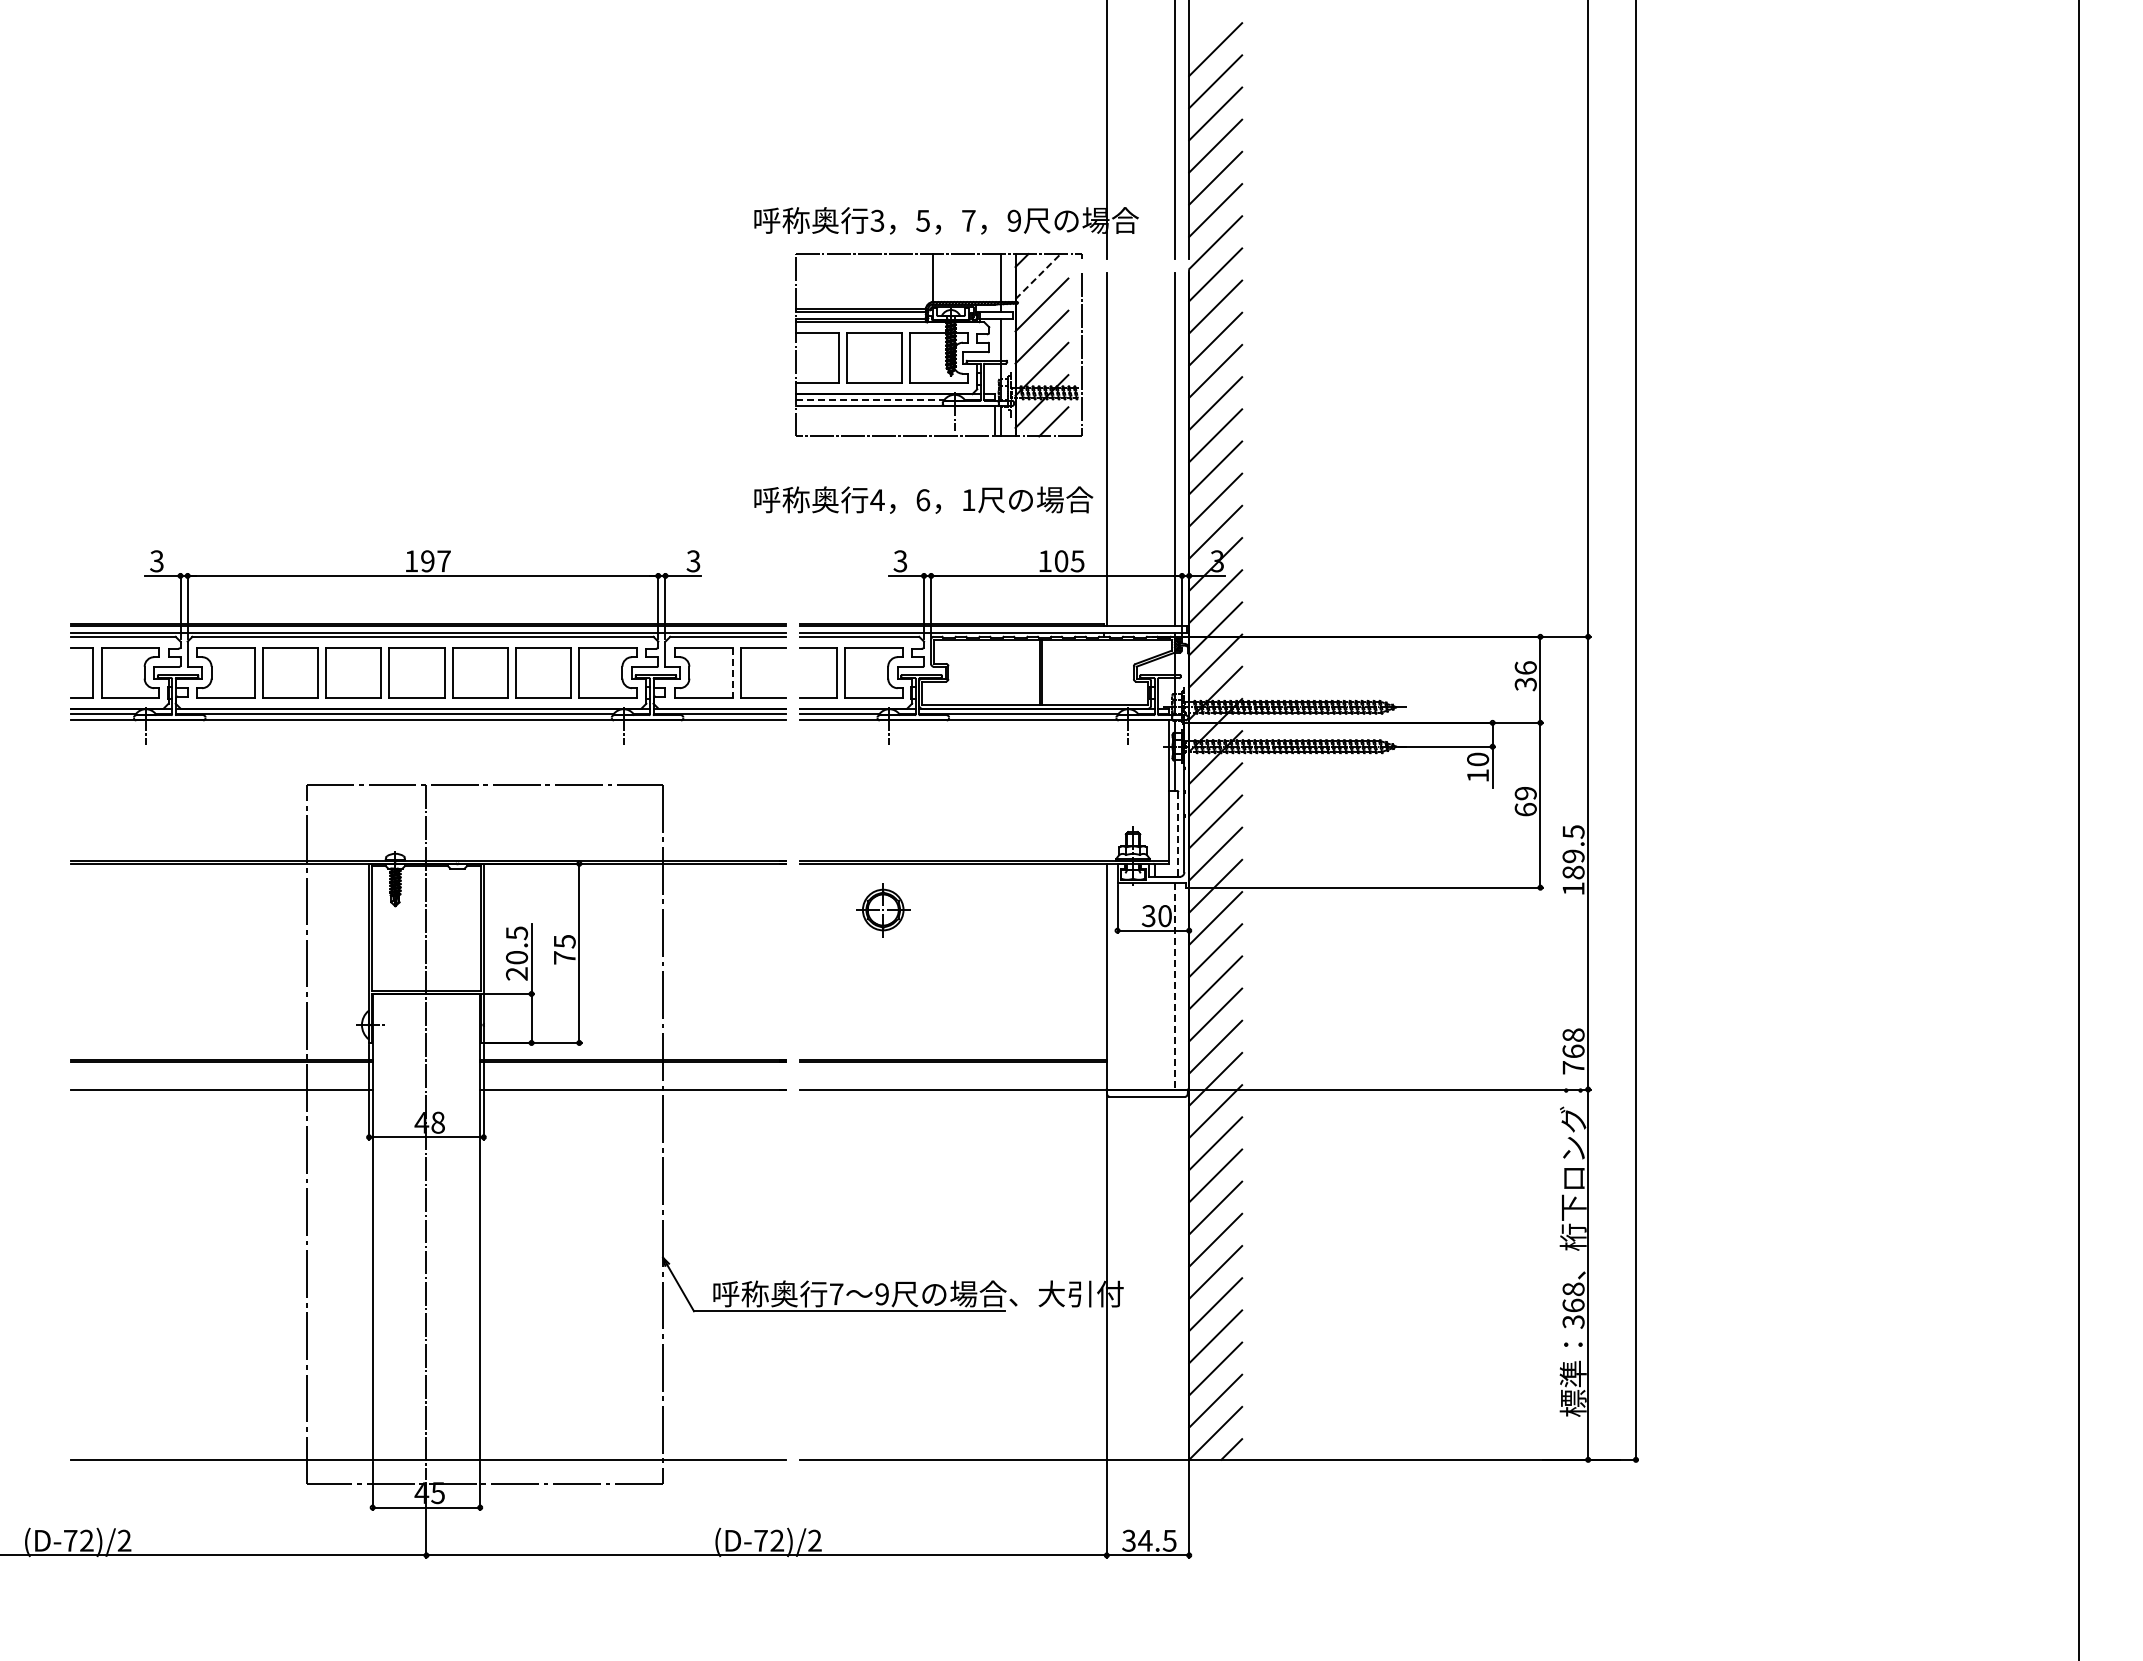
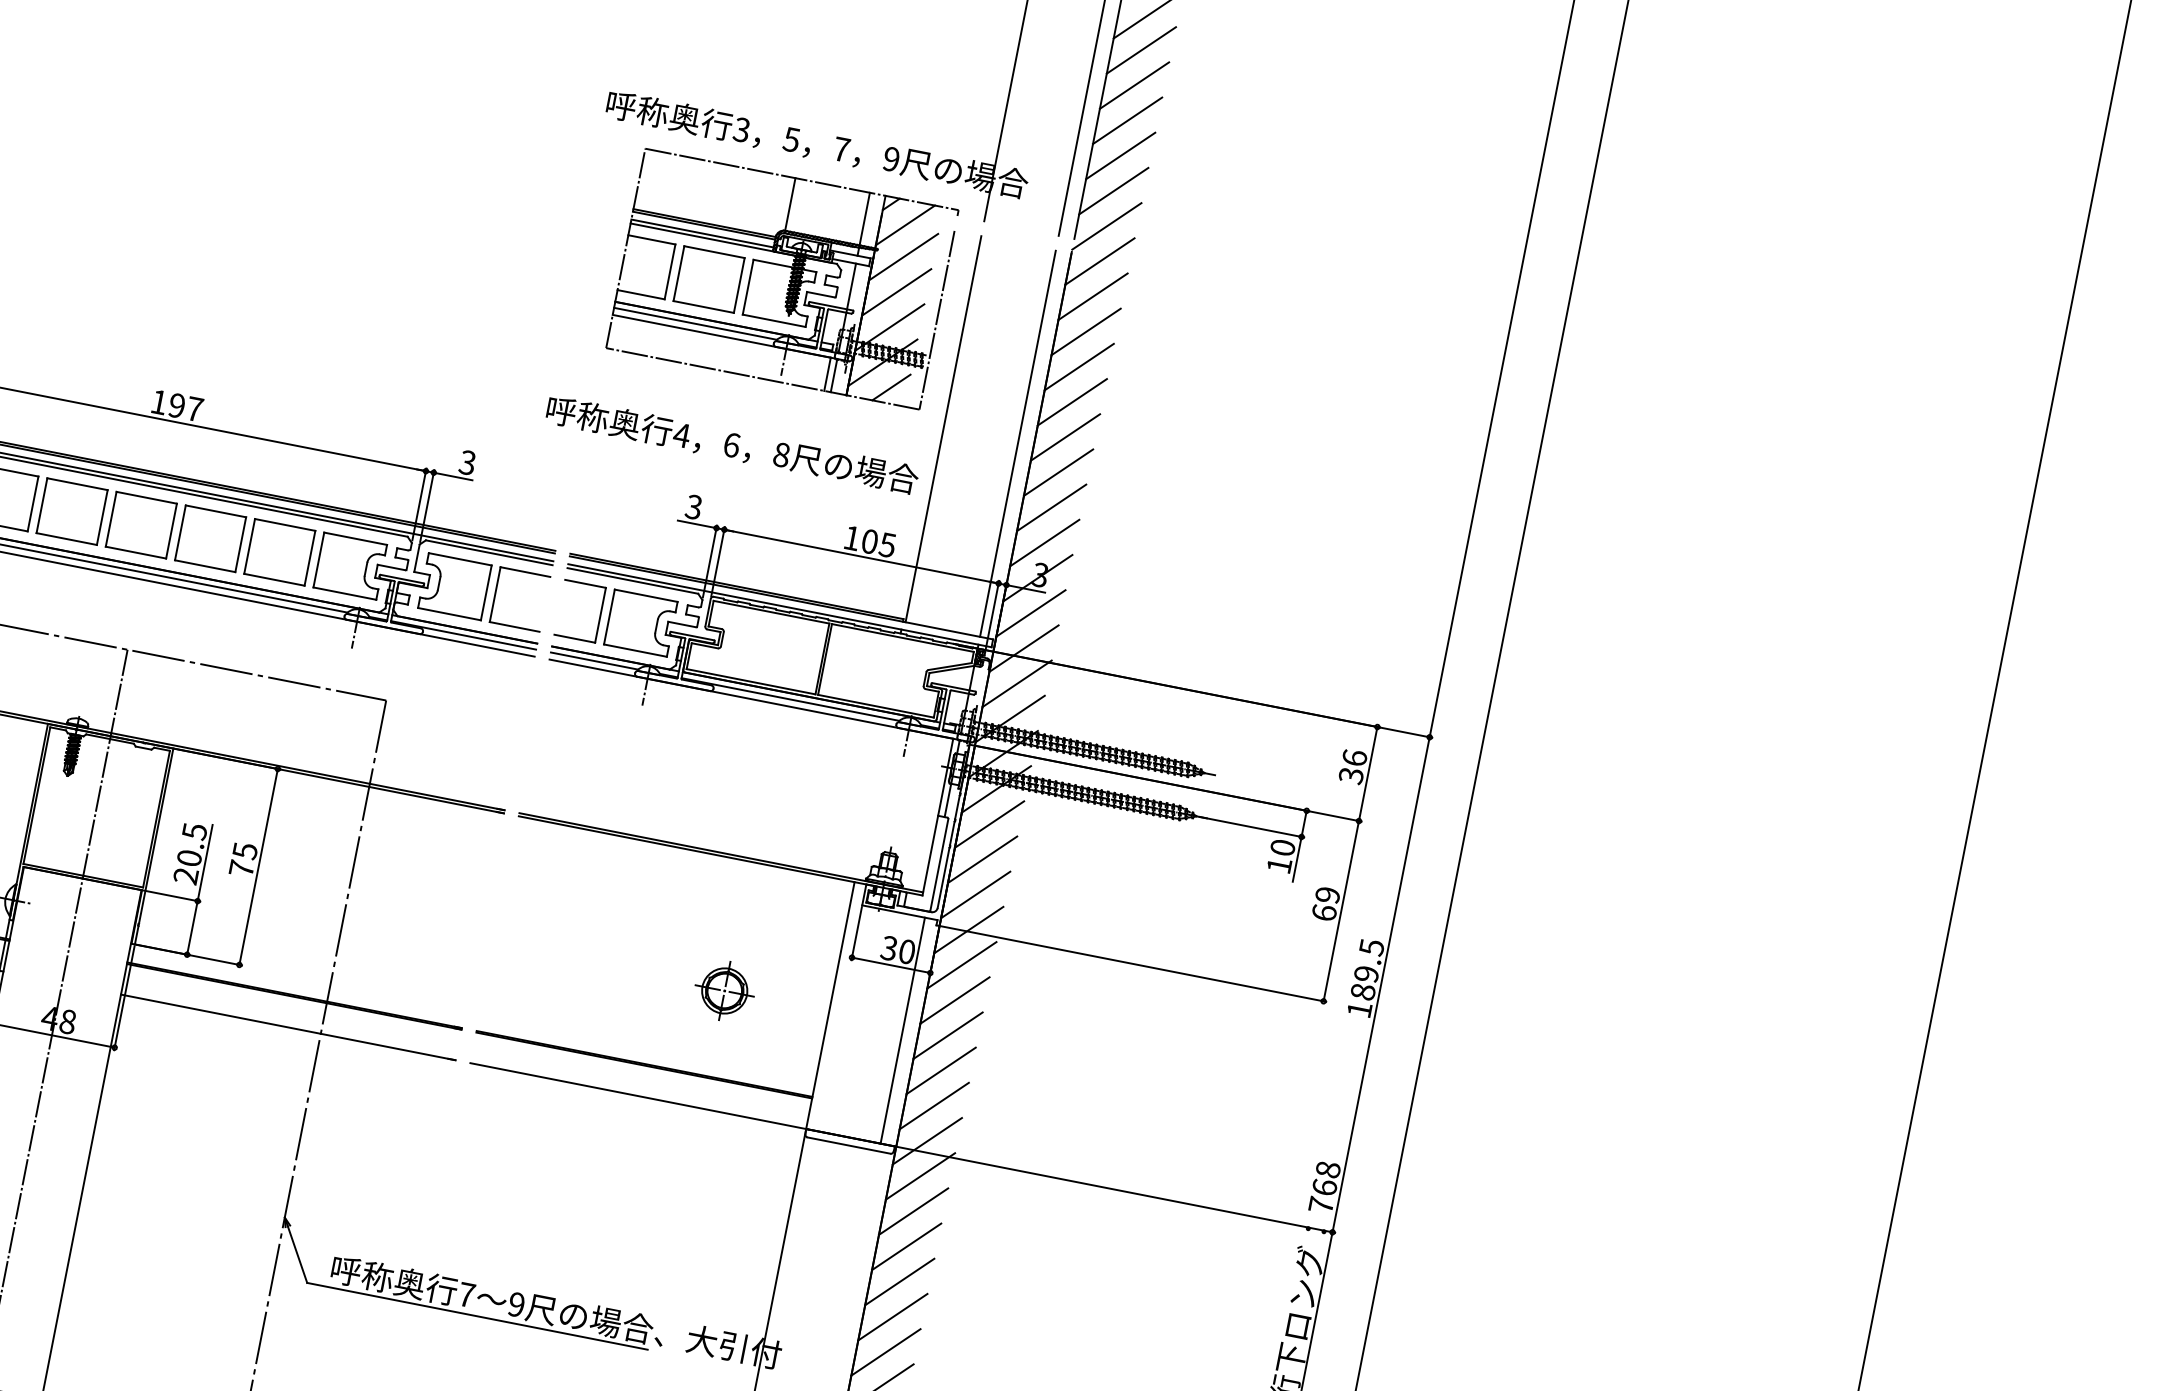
line: (1038, 276) -> (905, 225), dashed -> solid
line: (870, 399) -> (695, 323), dashed -> solid
text: (968, 500) -> (781, 455), 1 -> 8
line: (732, 673) -> (486, 593), dashed -> solid
line: (1178, 833) -> (939, 864), dashed -> solid
part: (883, 910) -> (724, 991), moved
line: (1174, 986) -> (902, 1030), dashed -> solid

